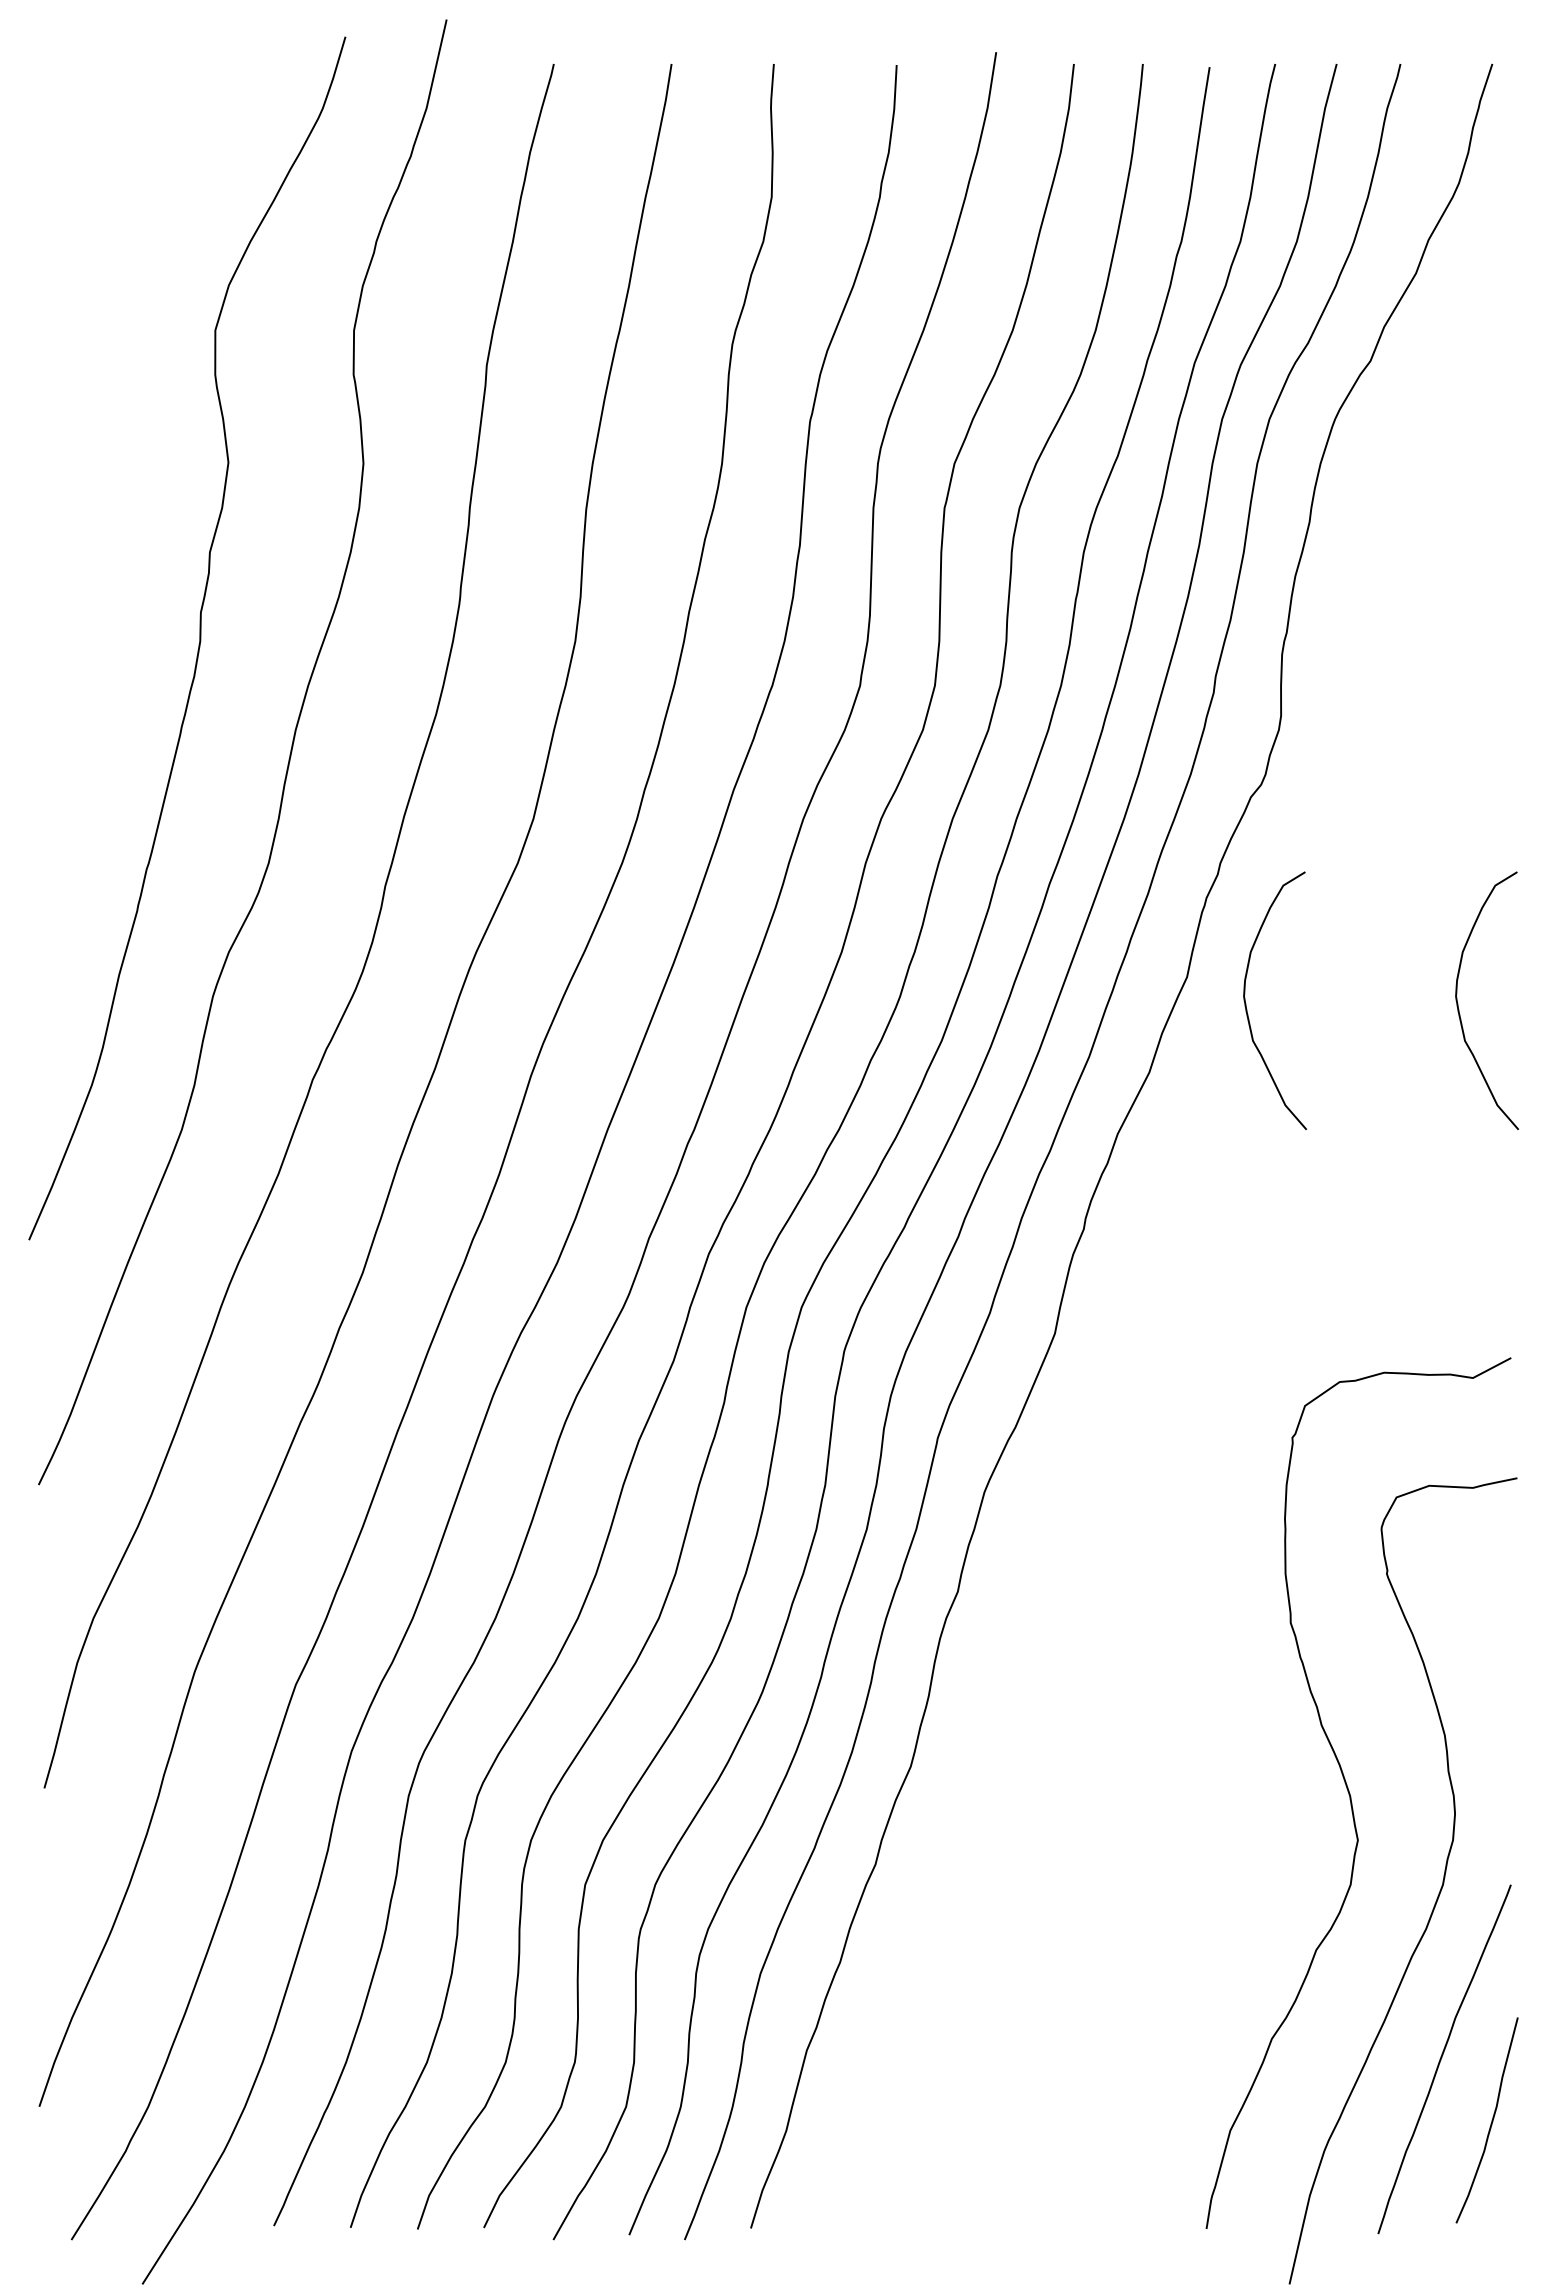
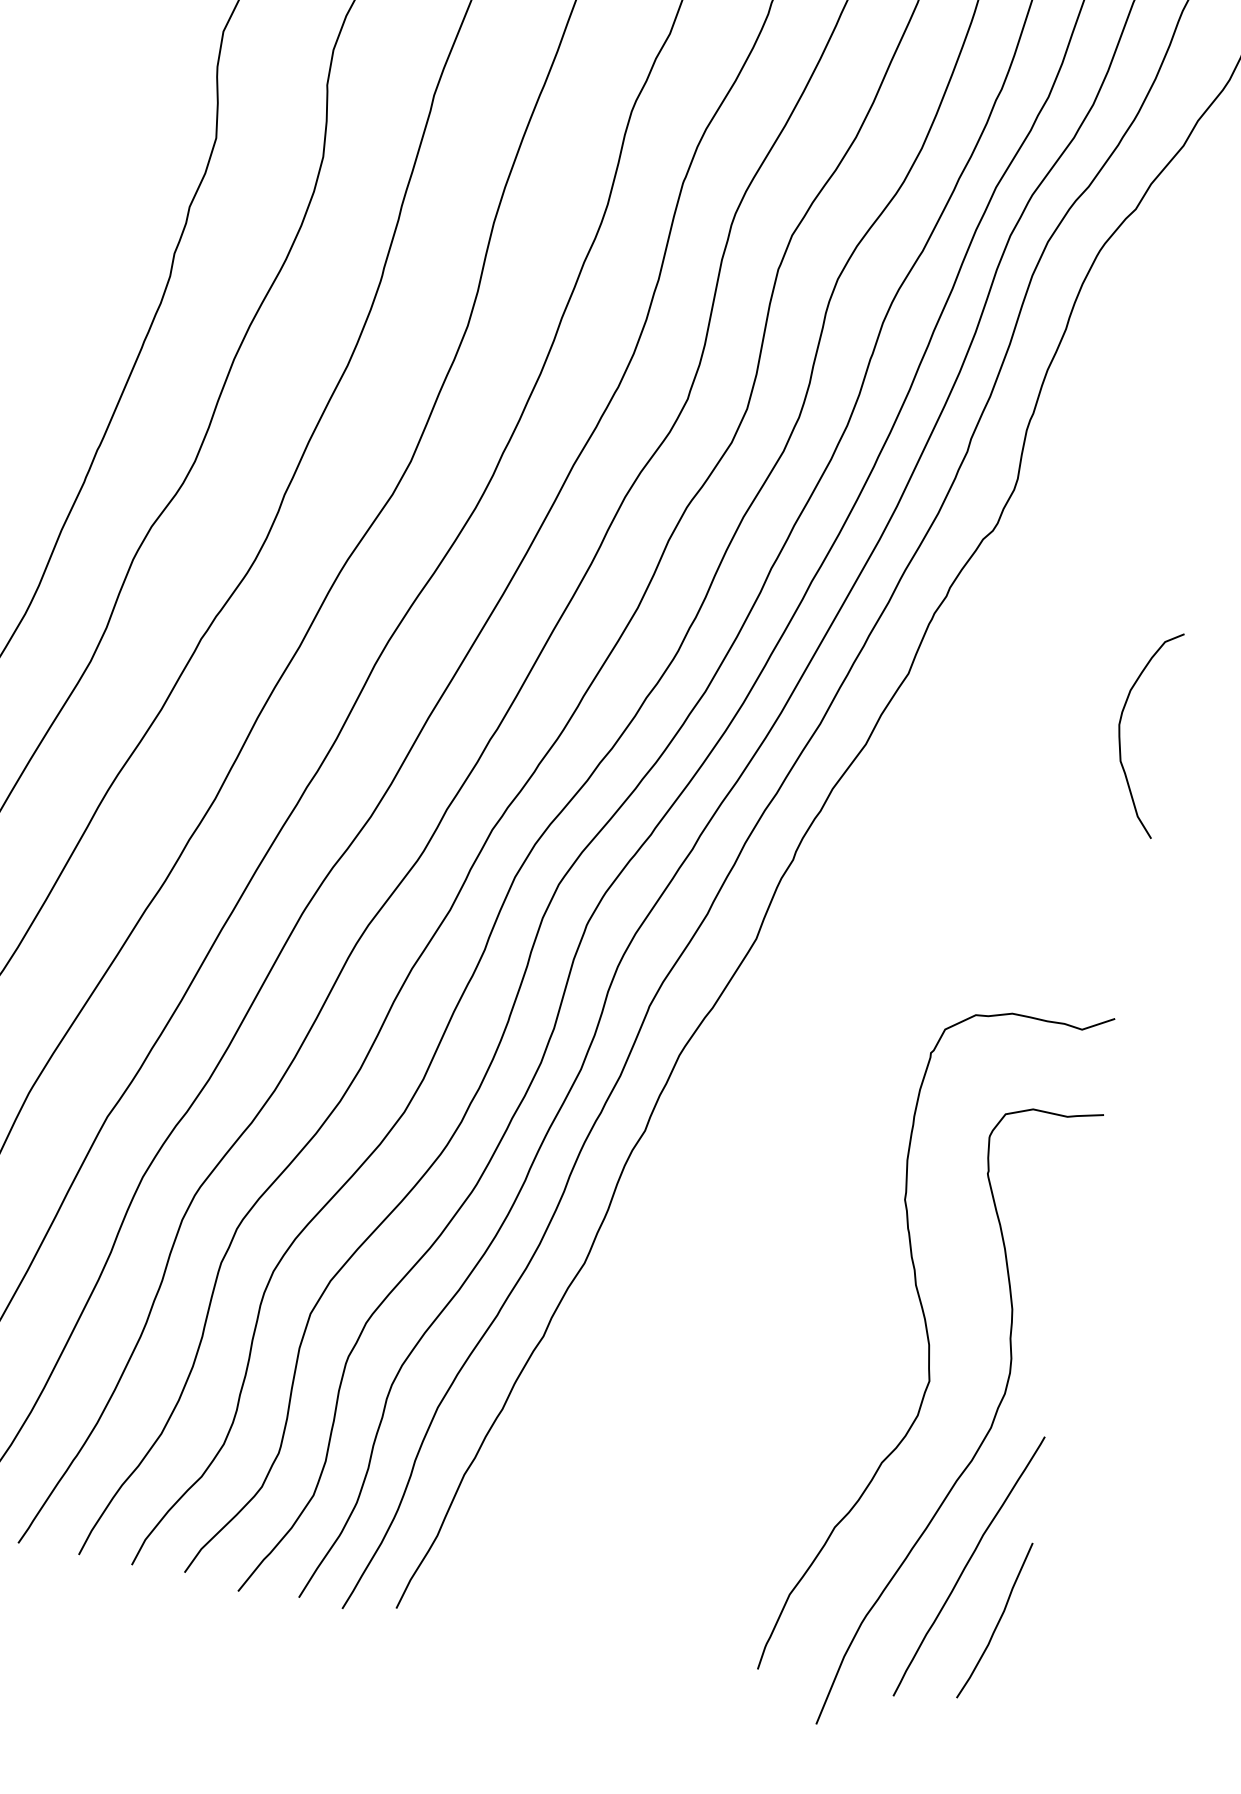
curve: (1246, 1003) -> (952, 702), removed

